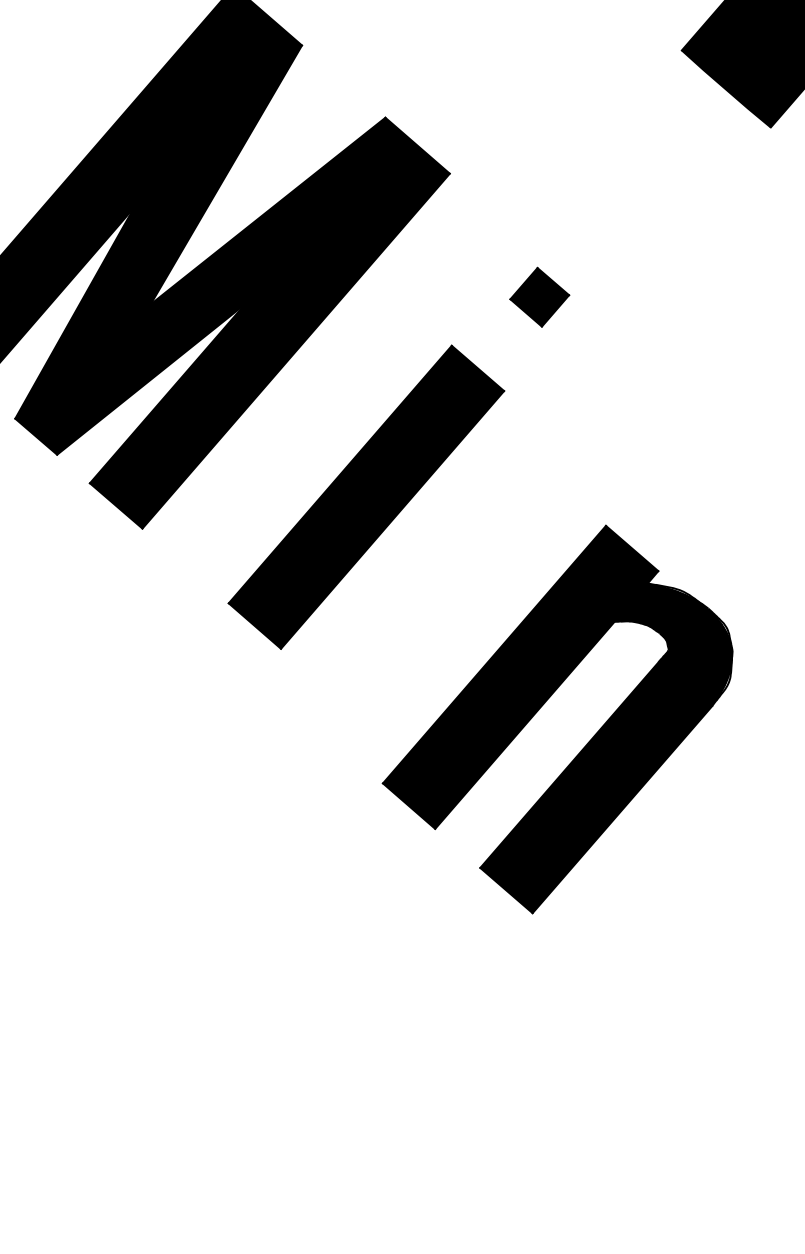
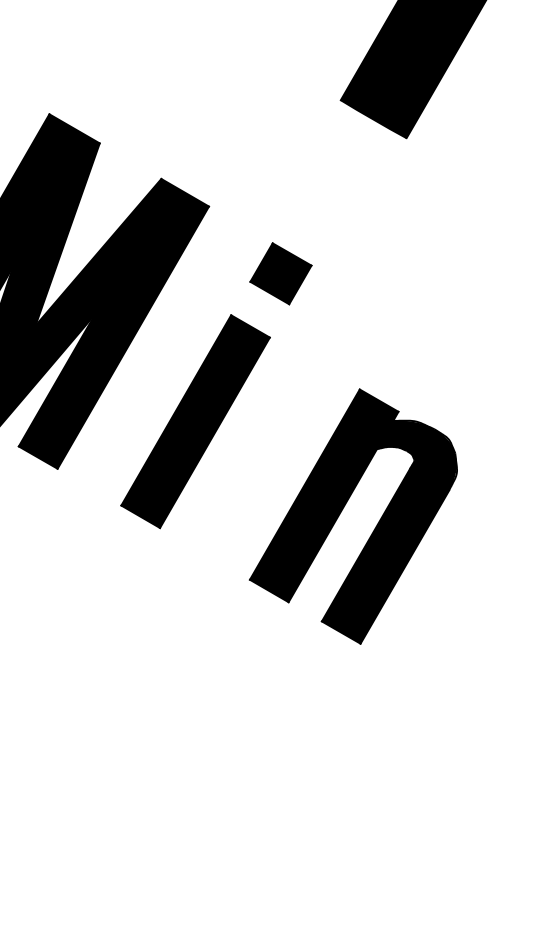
part: (539, 296) -> (280, 273), size x1.67
part: (543, 706) -> (342, 511), moved

